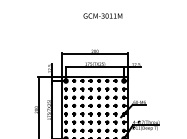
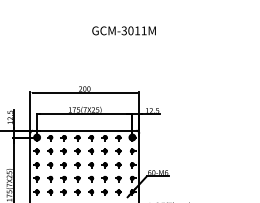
text: (102, 15) -> (123, 29), moved

